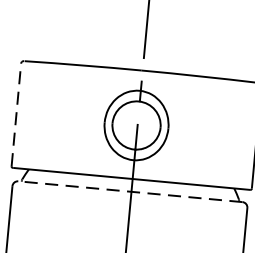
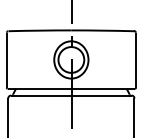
line: (15, 115) -> (6, 60), dashed -> solid
line: (128, 191) -> (70, 95), dashed -> solid

